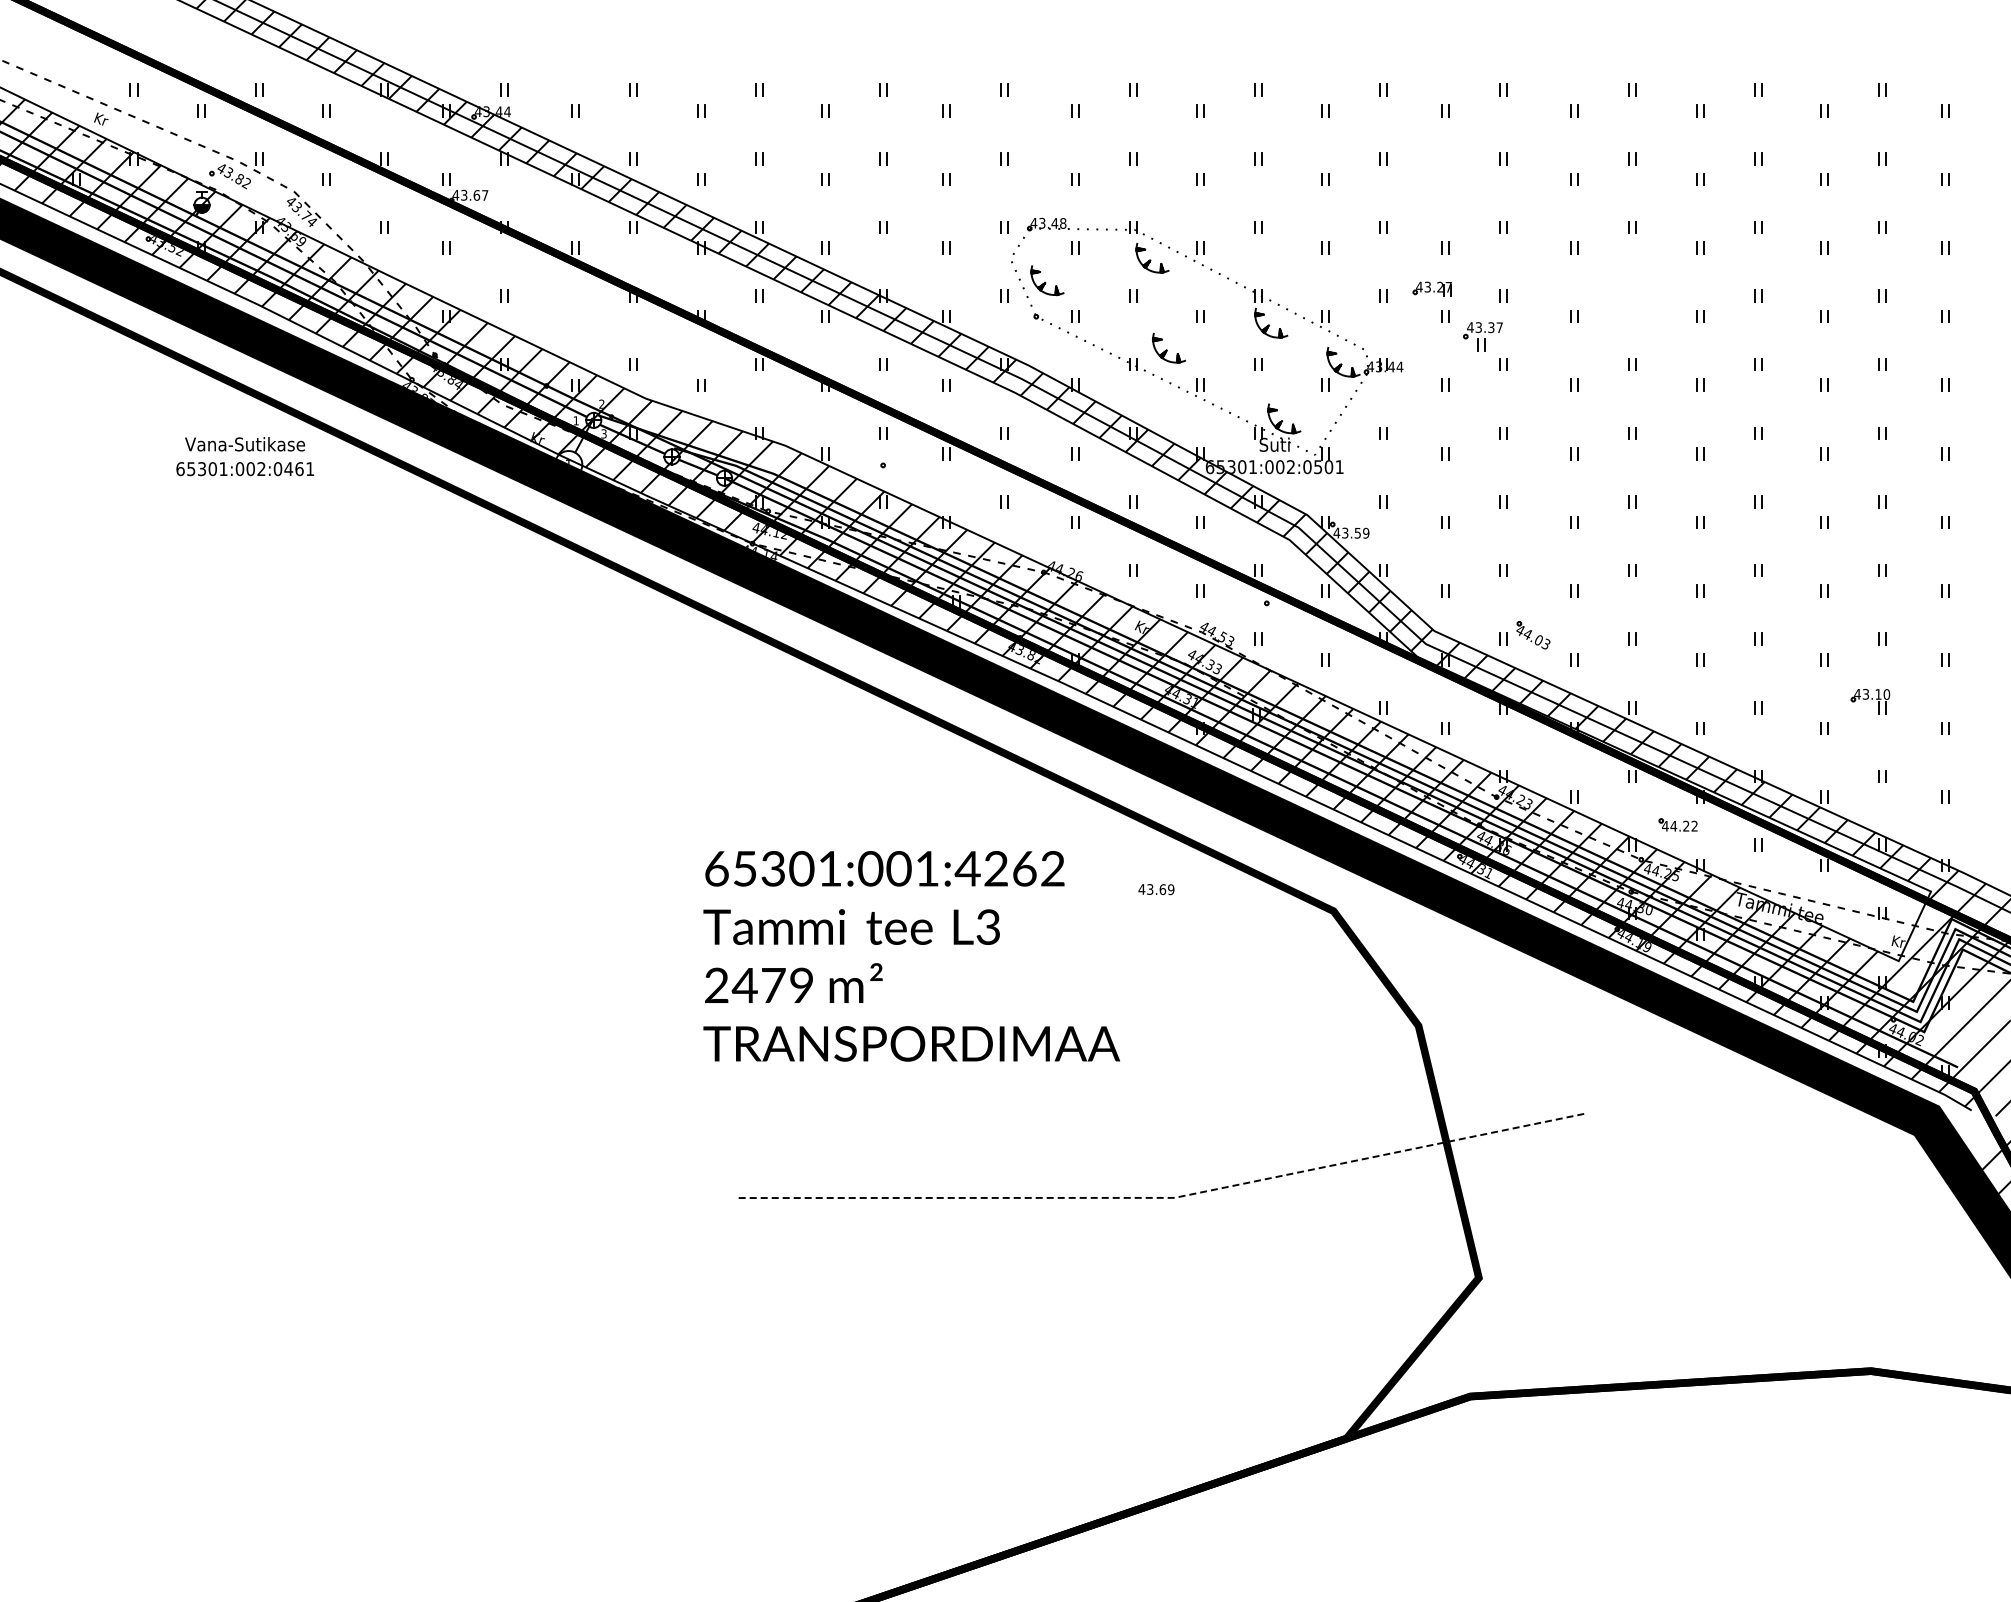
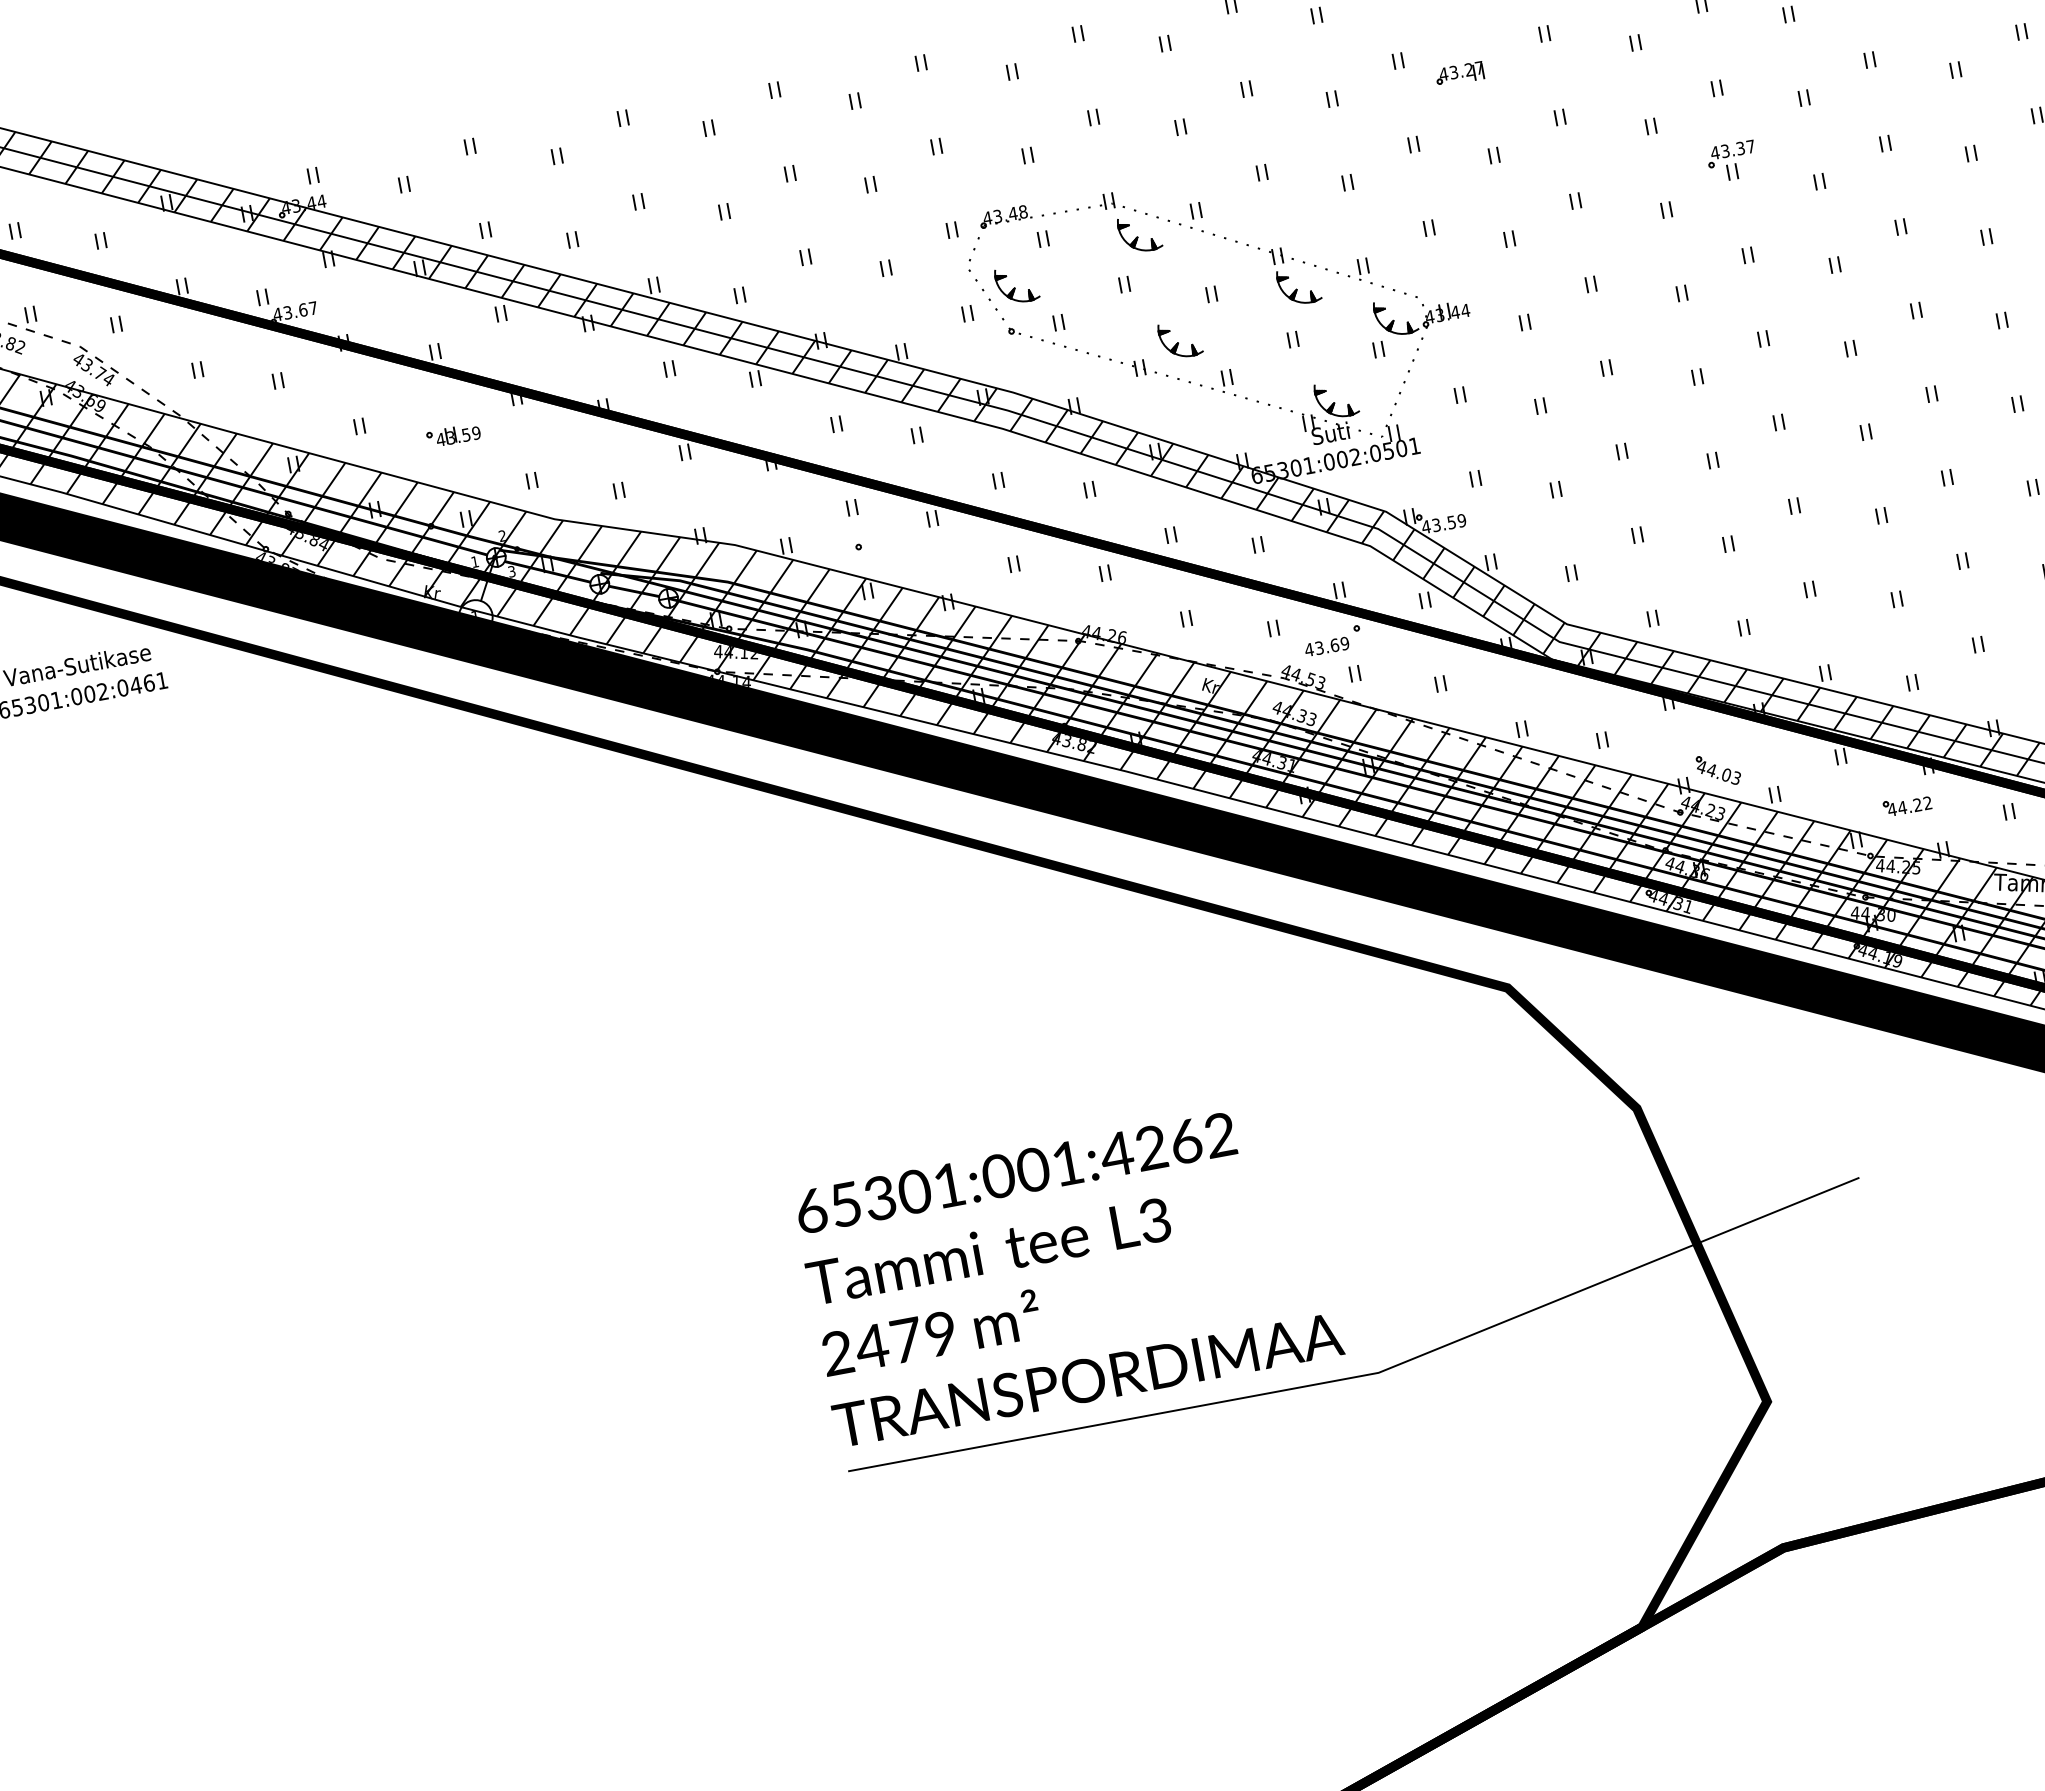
part: (1431, 288) -> (1458, 73), moved
part: (577, 317) -> (453, 435), added
part: (1482, 336) -> (1731, 161), moved
part: (1533, 635) -> (1718, 770), moved
text: (1156, 889) -> (1327, 646), moved
text: (911, 956) -> (1068, 1273), moved
line: (1167, 1197) -> (1369, 1373), dashed -> solid

